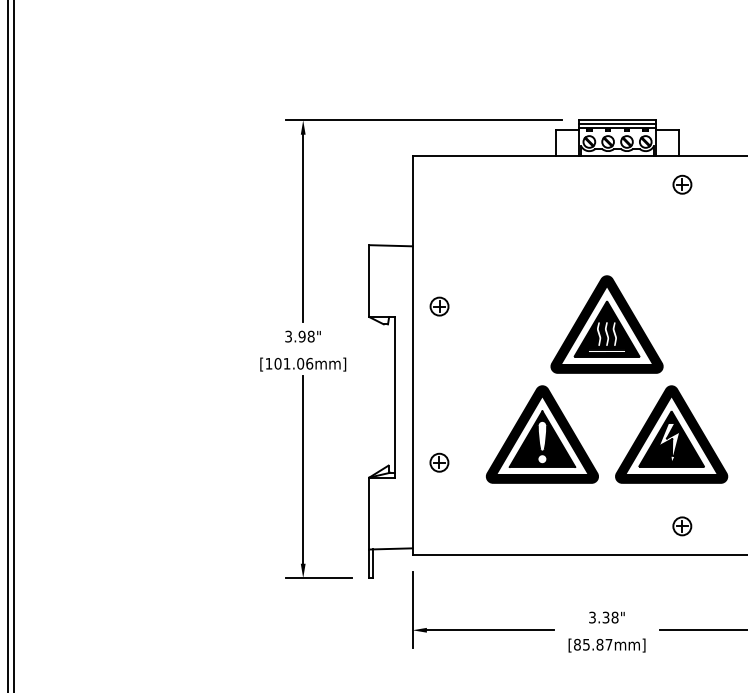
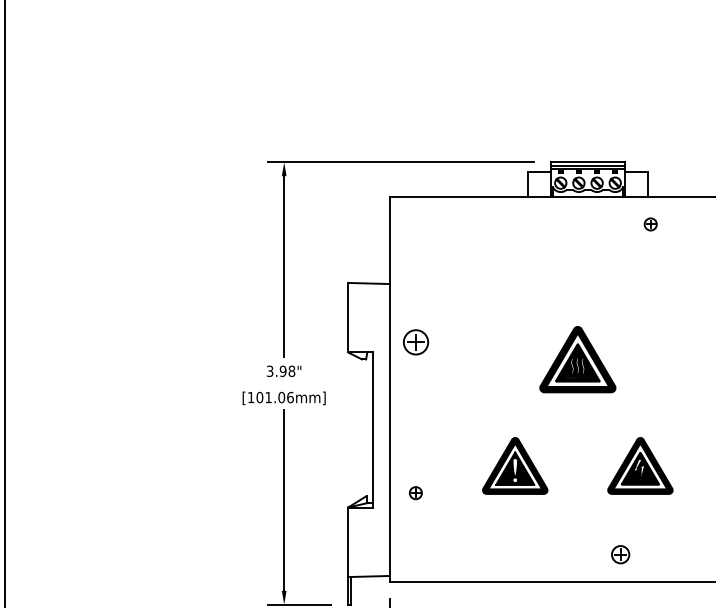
part: (682, 184) -> (650, 224), size x0.7
part: (439, 306) -> (415, 342), size x1.4
part: (606, 324) -> (577, 359), size x0.7
part: (541, 434) -> (514, 465), size x0.6
part: (671, 434) -> (640, 465), size x0.6
part: (439, 462) -> (415, 492), size x0.7
part: (682, 526) -> (620, 554), moved

